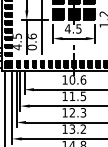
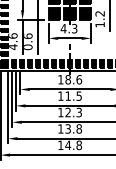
text: (78, 27) -> (74, 27), 4.5 -> 4.3
text: (16, 35) -> (12, 35), 4.5 -> 4.6
text: (72, 79) -> (68, 79), 10.6 -> 18.6
text: (82, 128) -> (78, 128), 13.2 -> 13.8

